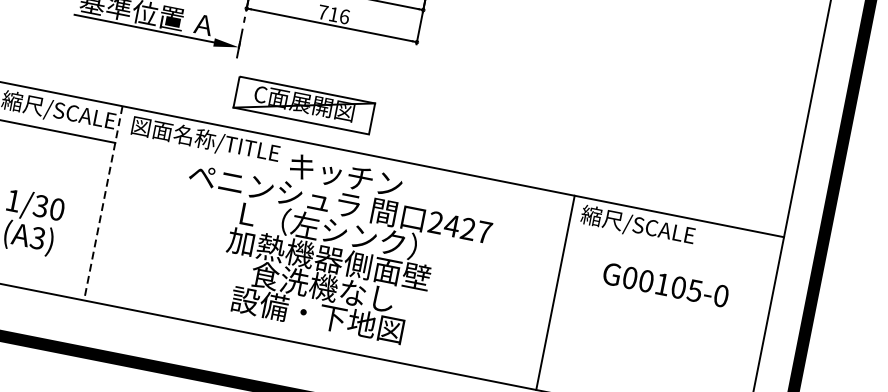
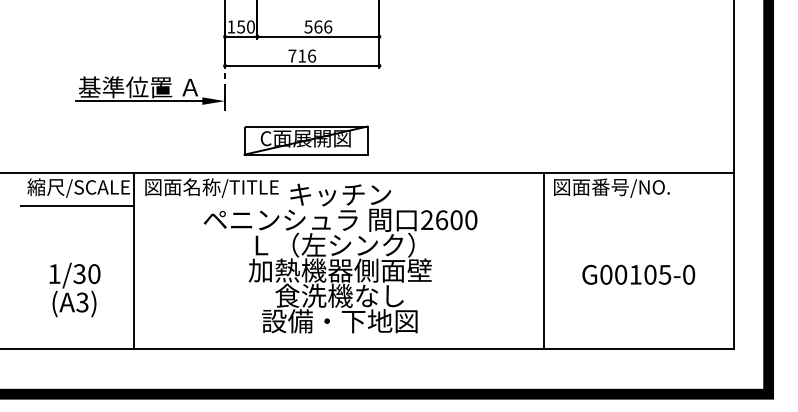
part: (303, 105) -> (305, 140), moved
line: (103, 204) -> (133, 261), dashed -> solid
text: (646, 226) -> (611, 187), 縮尺/SCALE -> 図面番号/NO.
text: (468, 229) -> (456, 220), 2427 -> 2600
text: (665, 284) -> (638, 274), moved

